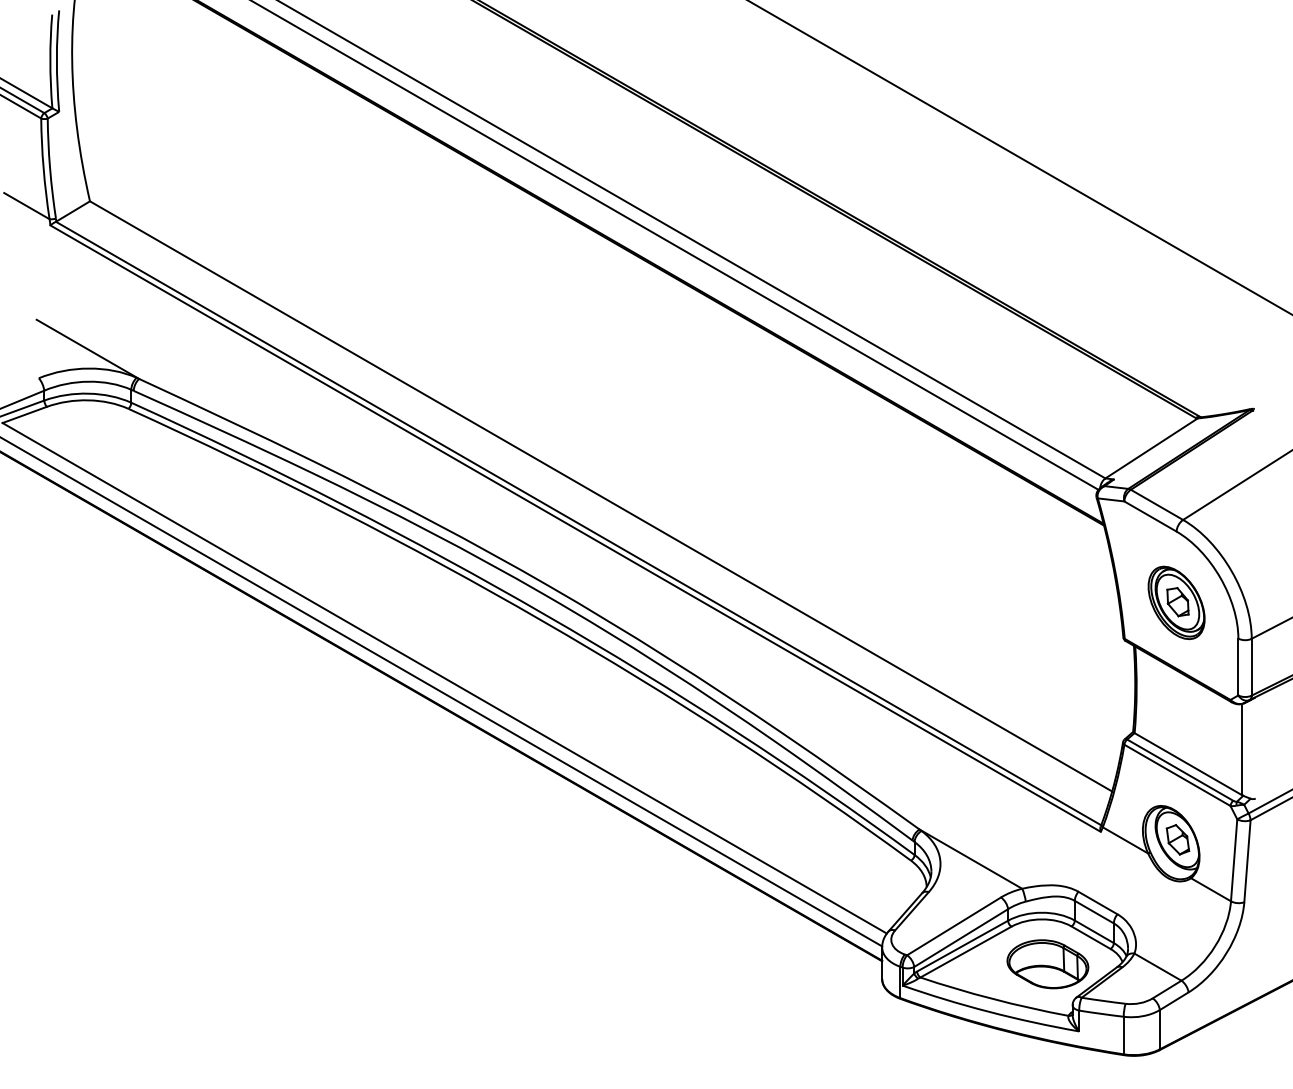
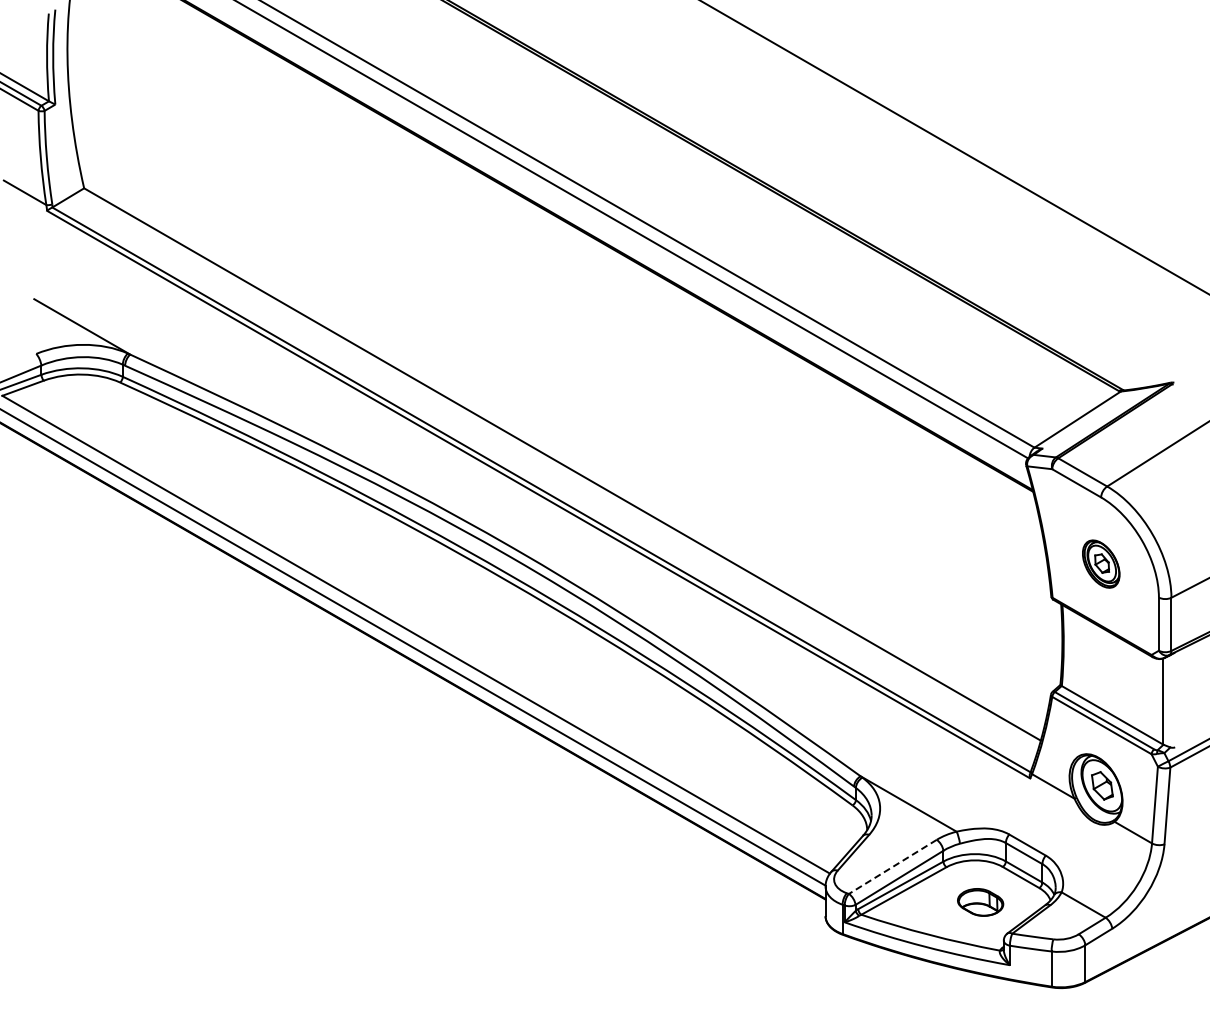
part: (1177, 602) -> (1101, 563), size x0.7
line: (953, 925) -> (892, 866), solid -> dashed
part: (1047, 964) -> (980, 902), size x0.6

